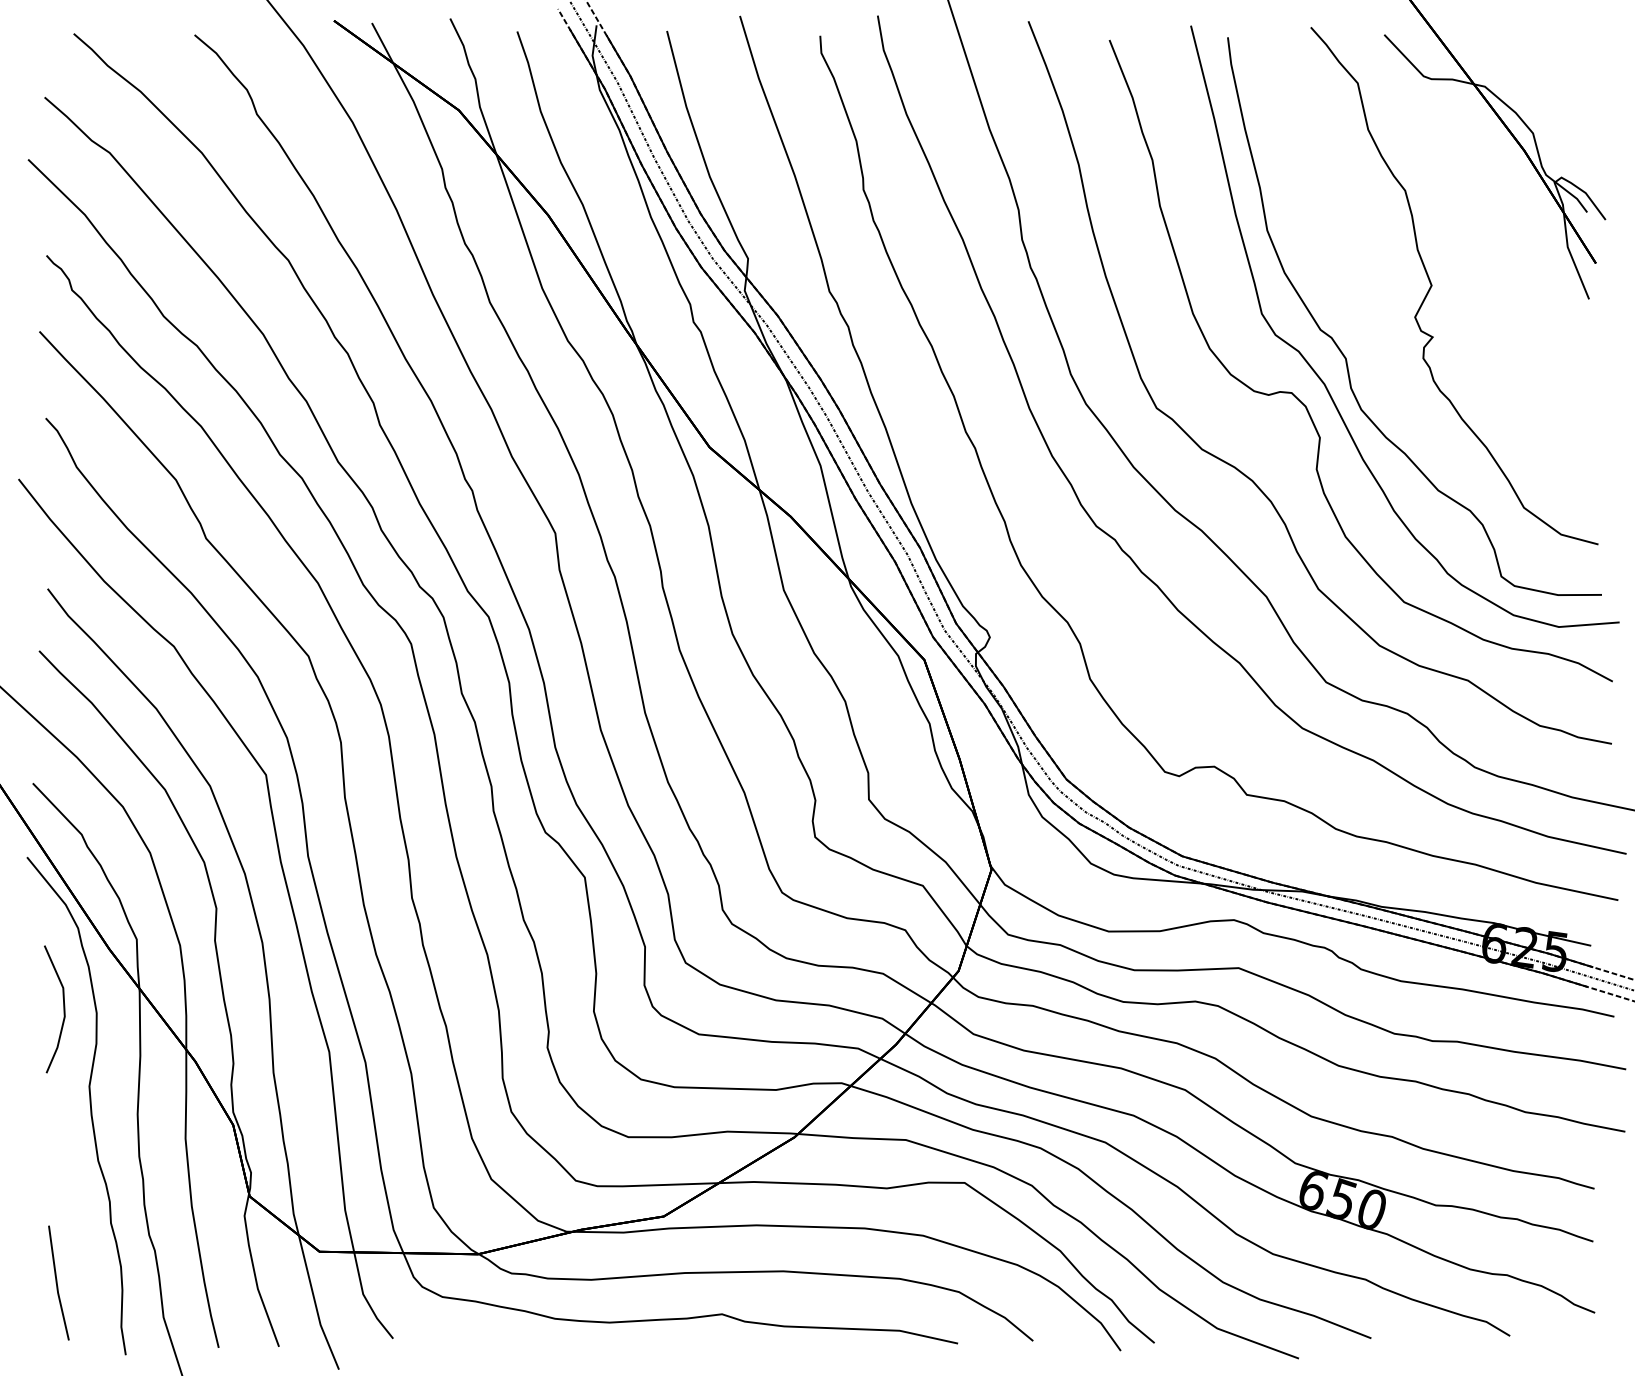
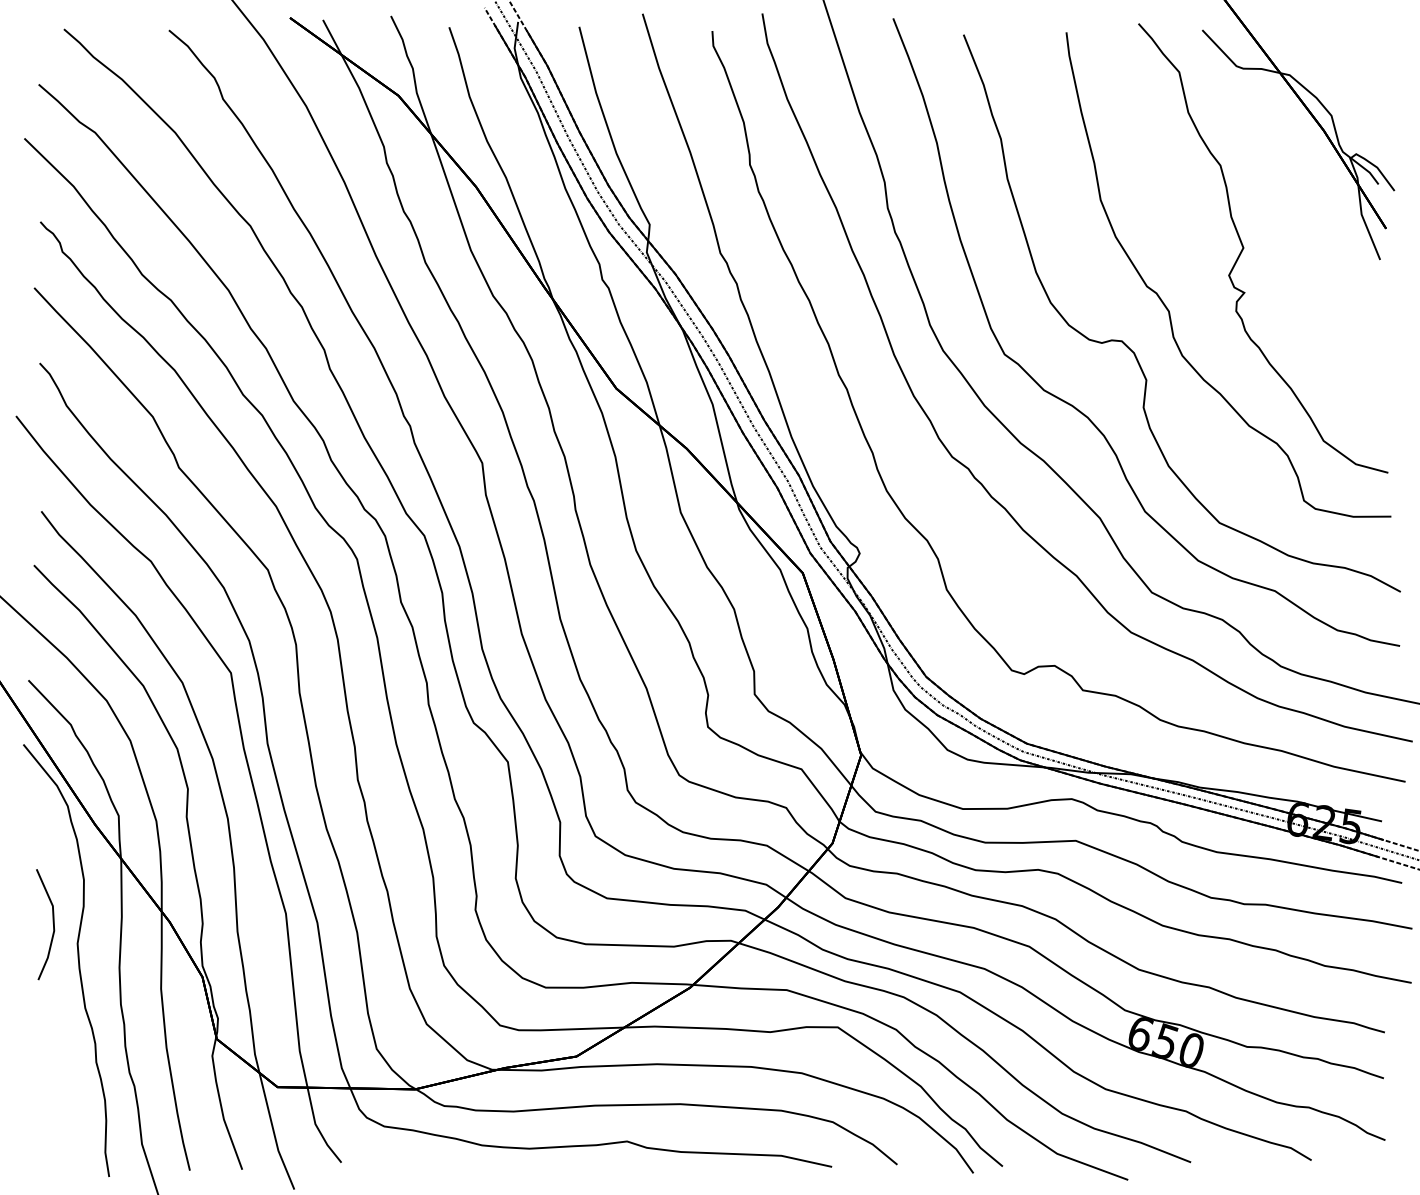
curve: (1323, 380) -> (1149, 330), removed
line: (62, 1008) -> (52, 923), moved
line: (58, 1283) -> (50, 1114), removed

